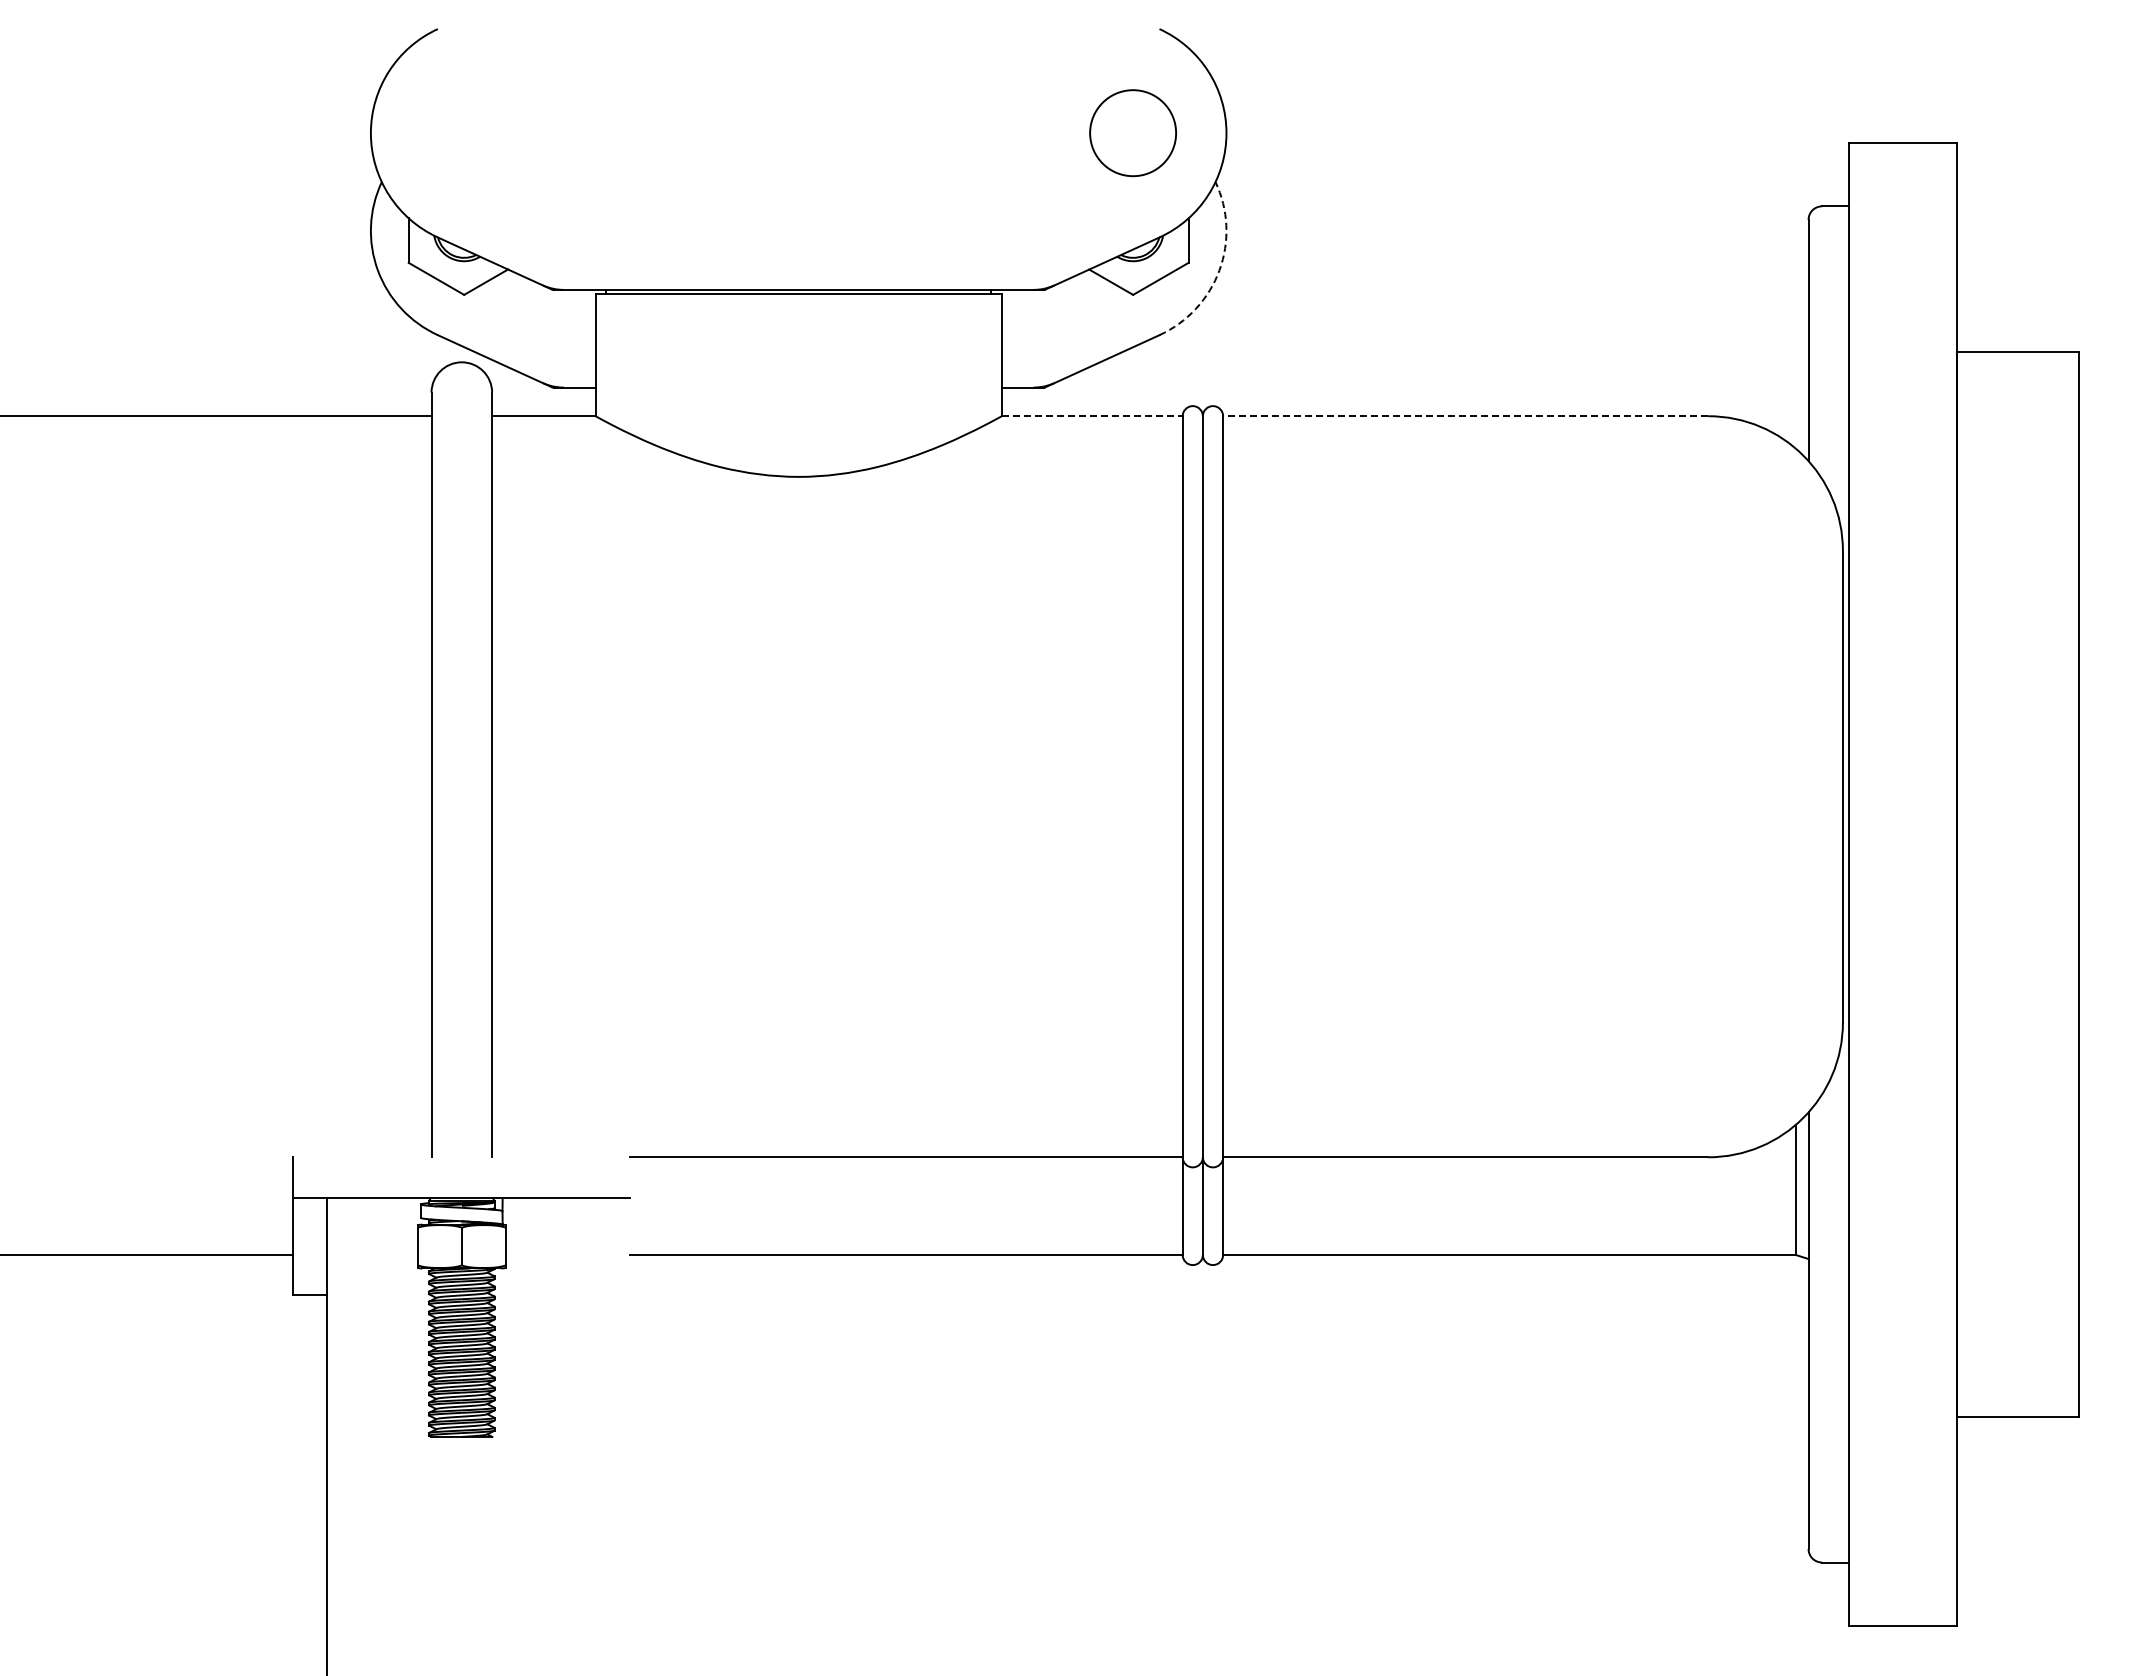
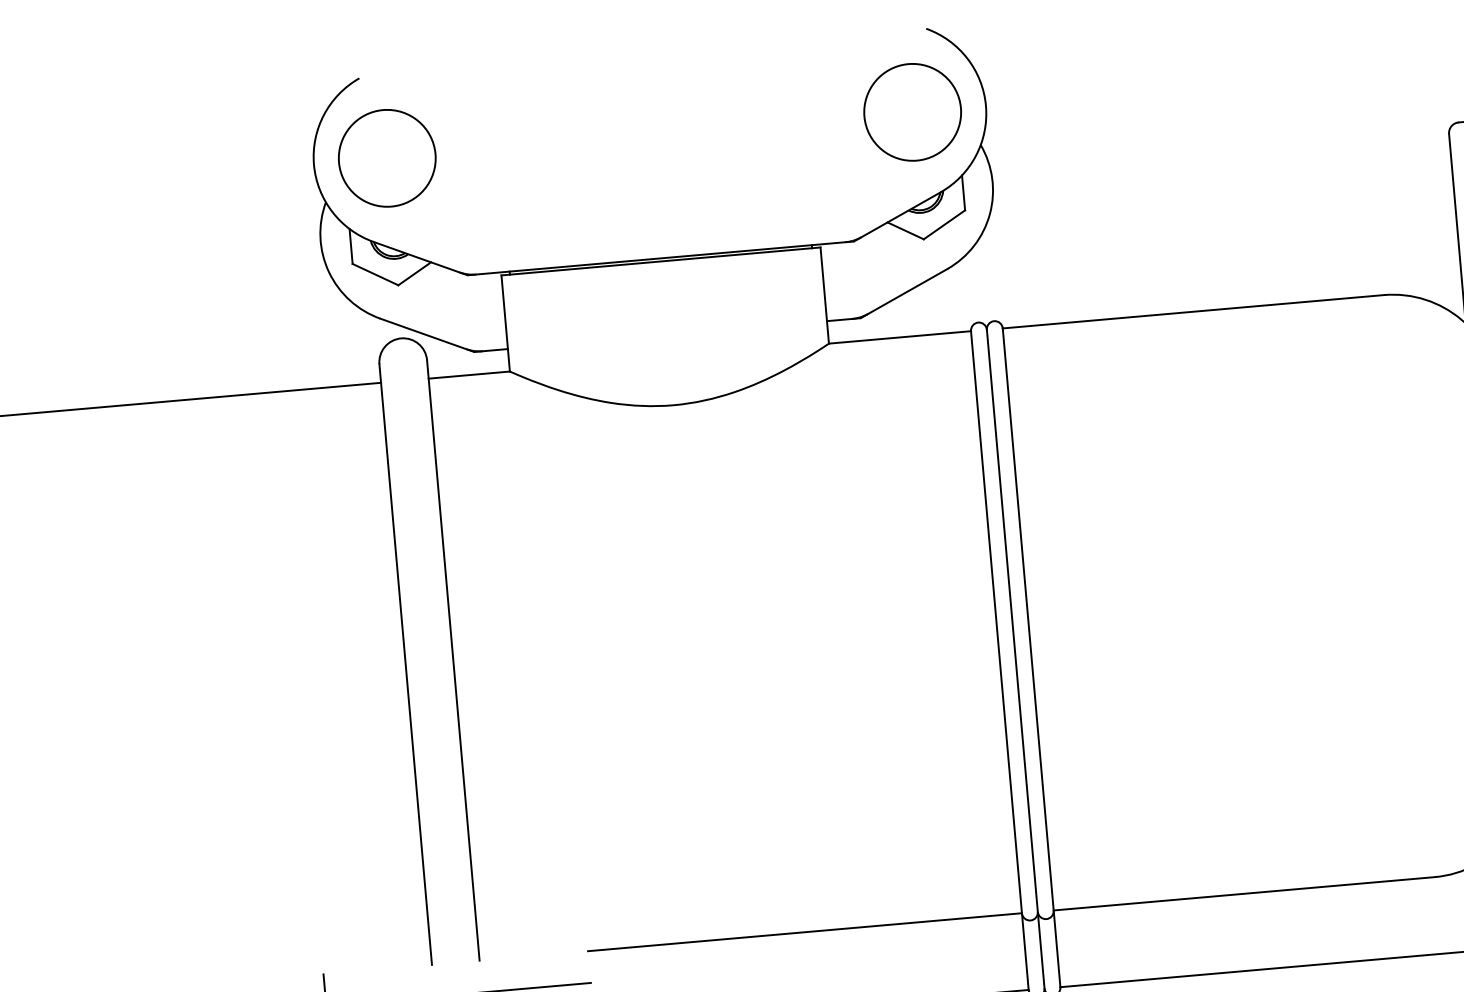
circle: (463, 132) -> (386, 157), added
circle: (1132, 132) -> (912, 111), size x1.43
arc: (1219, 270) -> (989, 214), dashed -> solid
line: (1092, 416) -> (900, 337), dashed -> solid
line: (1465, 416) -> (1193, 311), dashed -> solid

